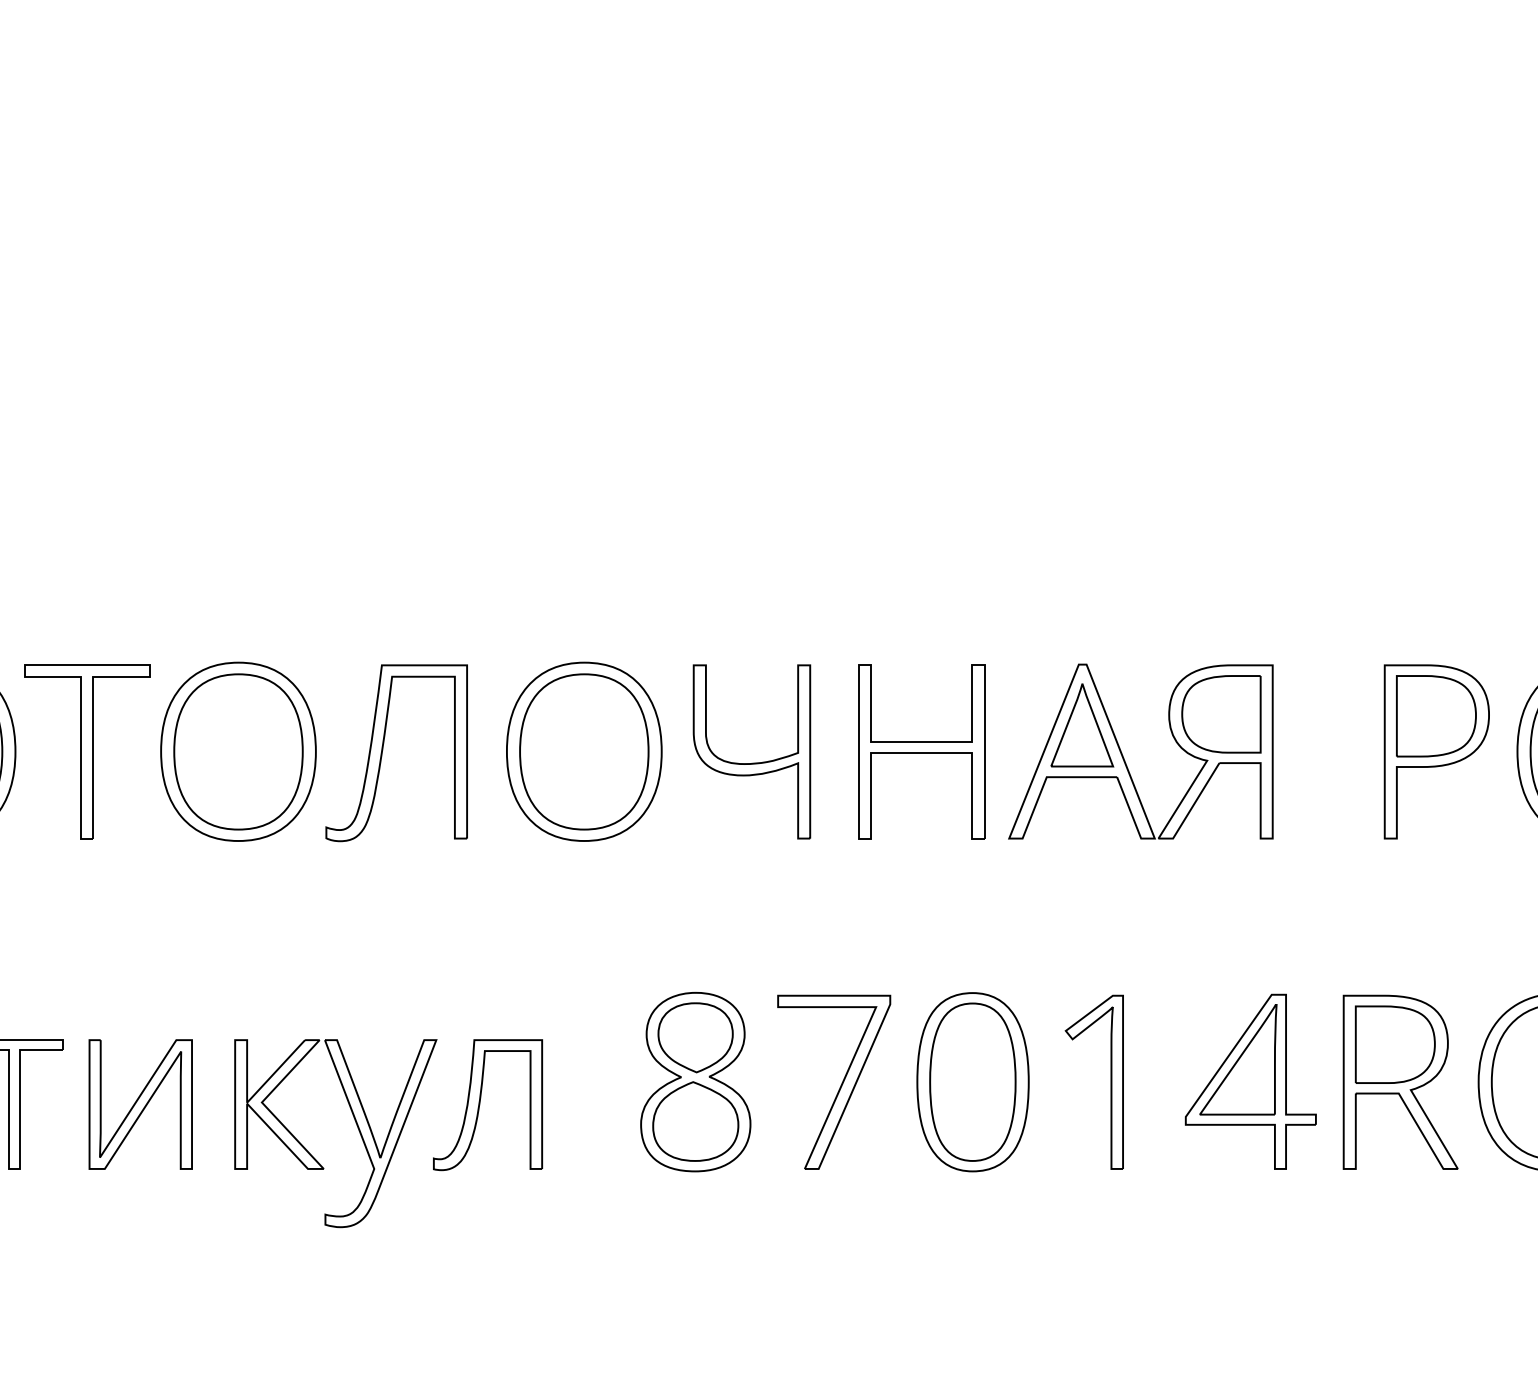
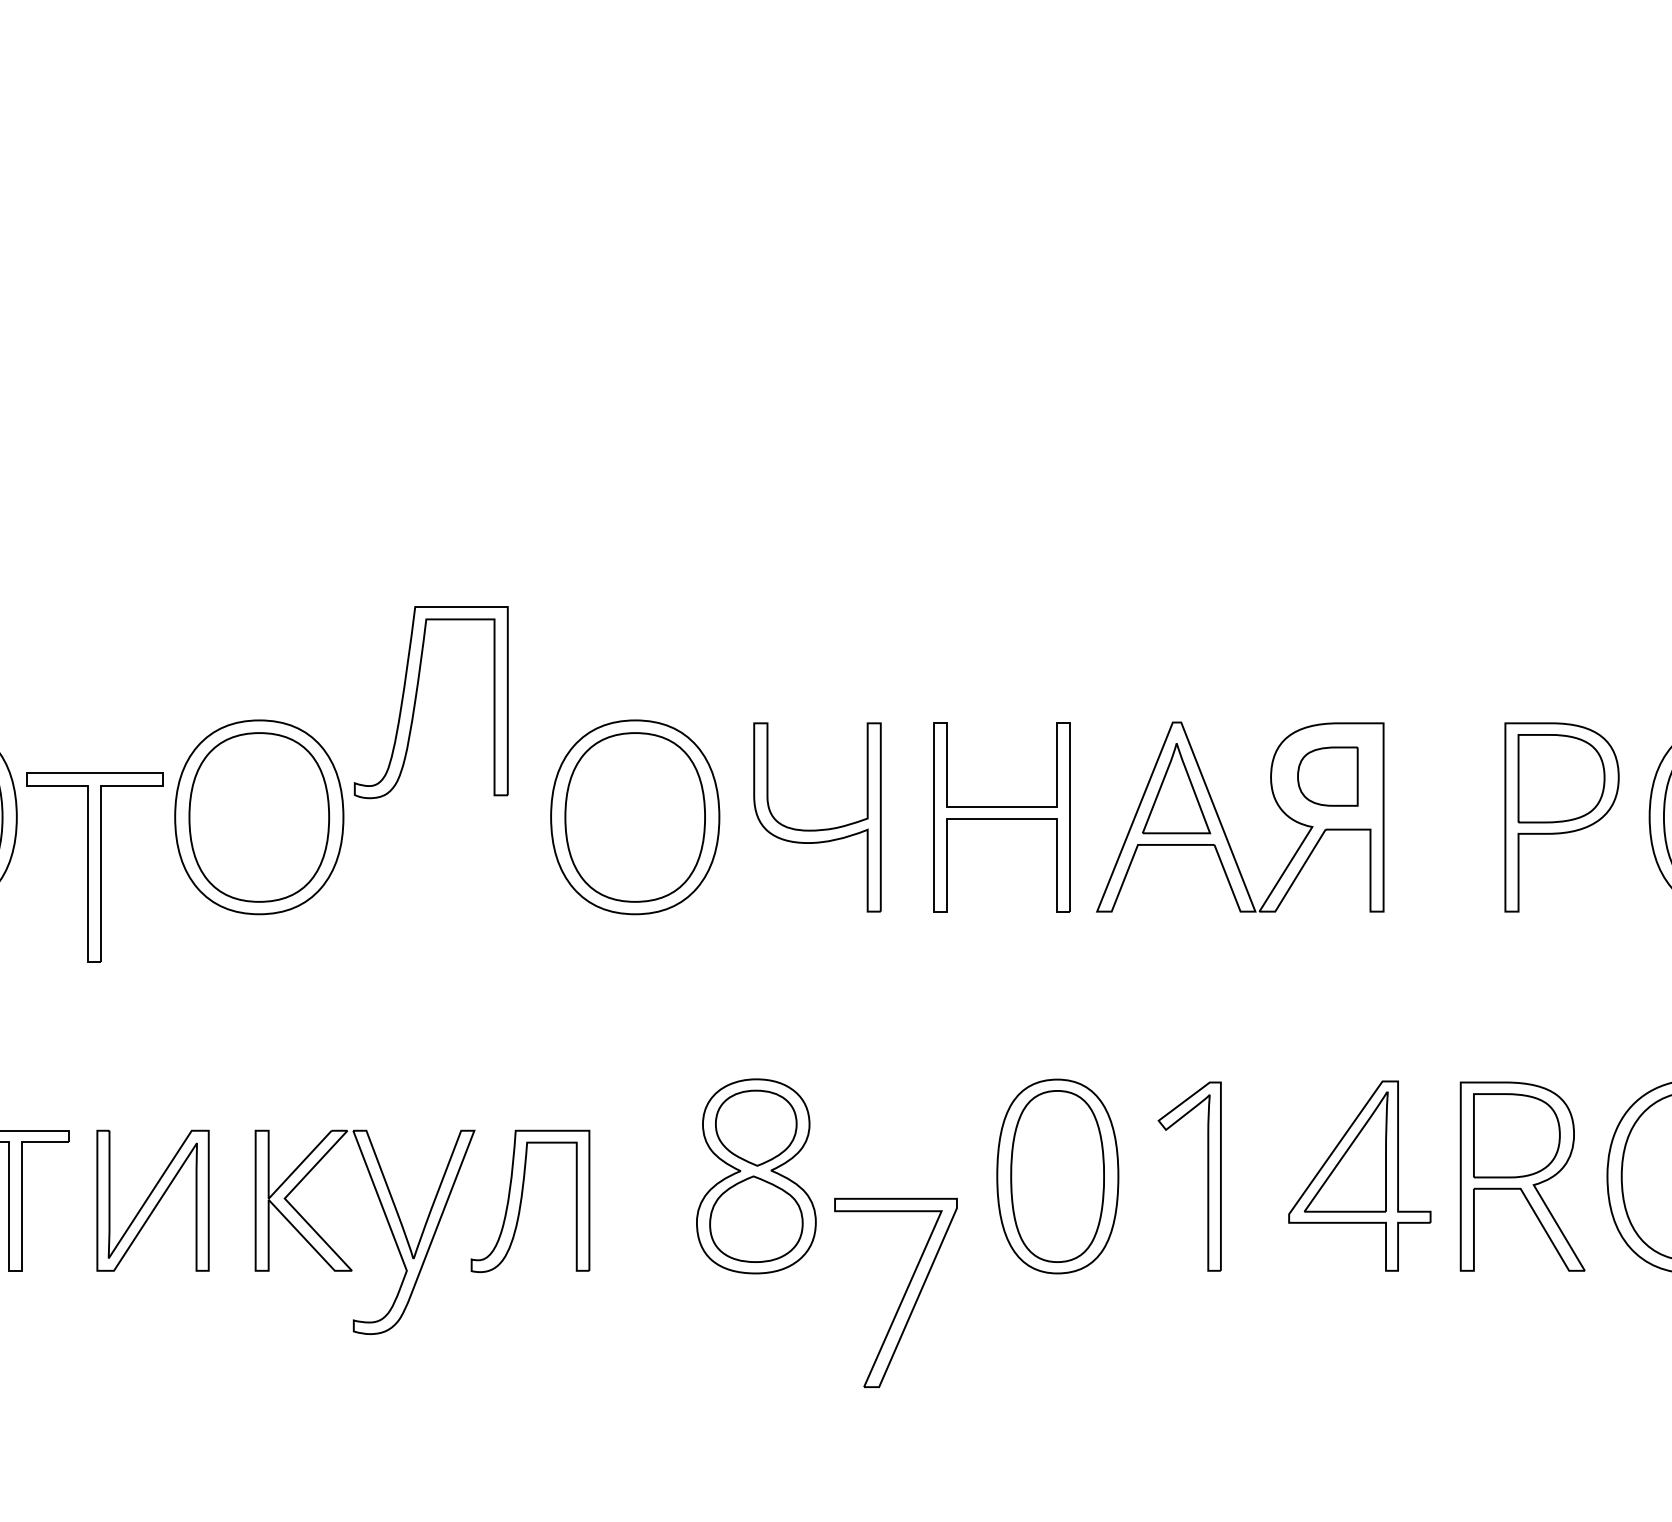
part: (1221, 714) -> (1327, 776), size x0.7
part: (383, 750) -> (416, 699), moved
part: (87, 751) -> (95, 866), moved
part: (840, 1085) -> (902, 1296), moved

